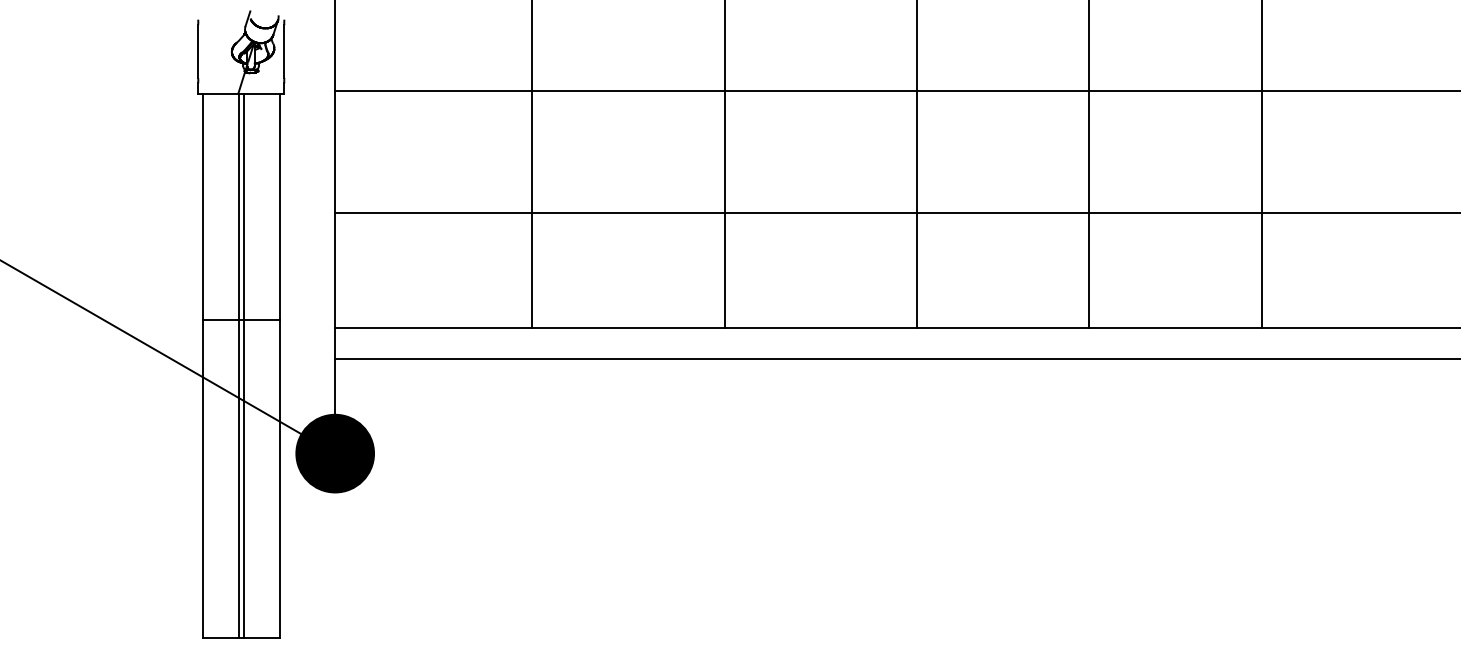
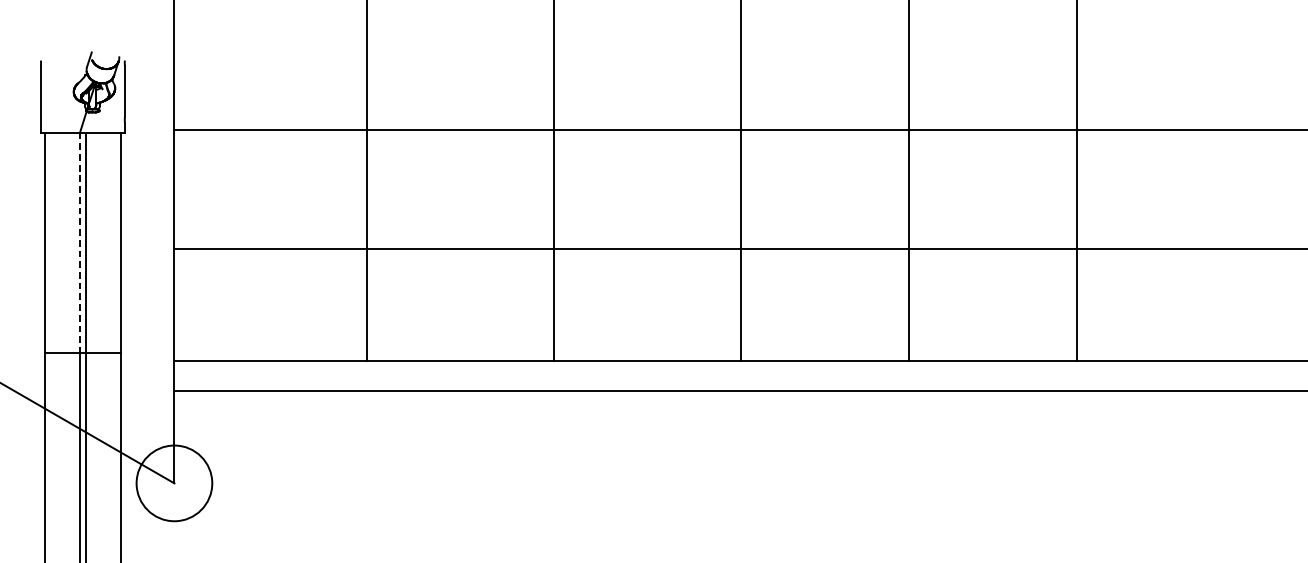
line: (238, 207) -> (80, 243), solid -> dashed
fill: (335, 453) -> (174, 483), removed

